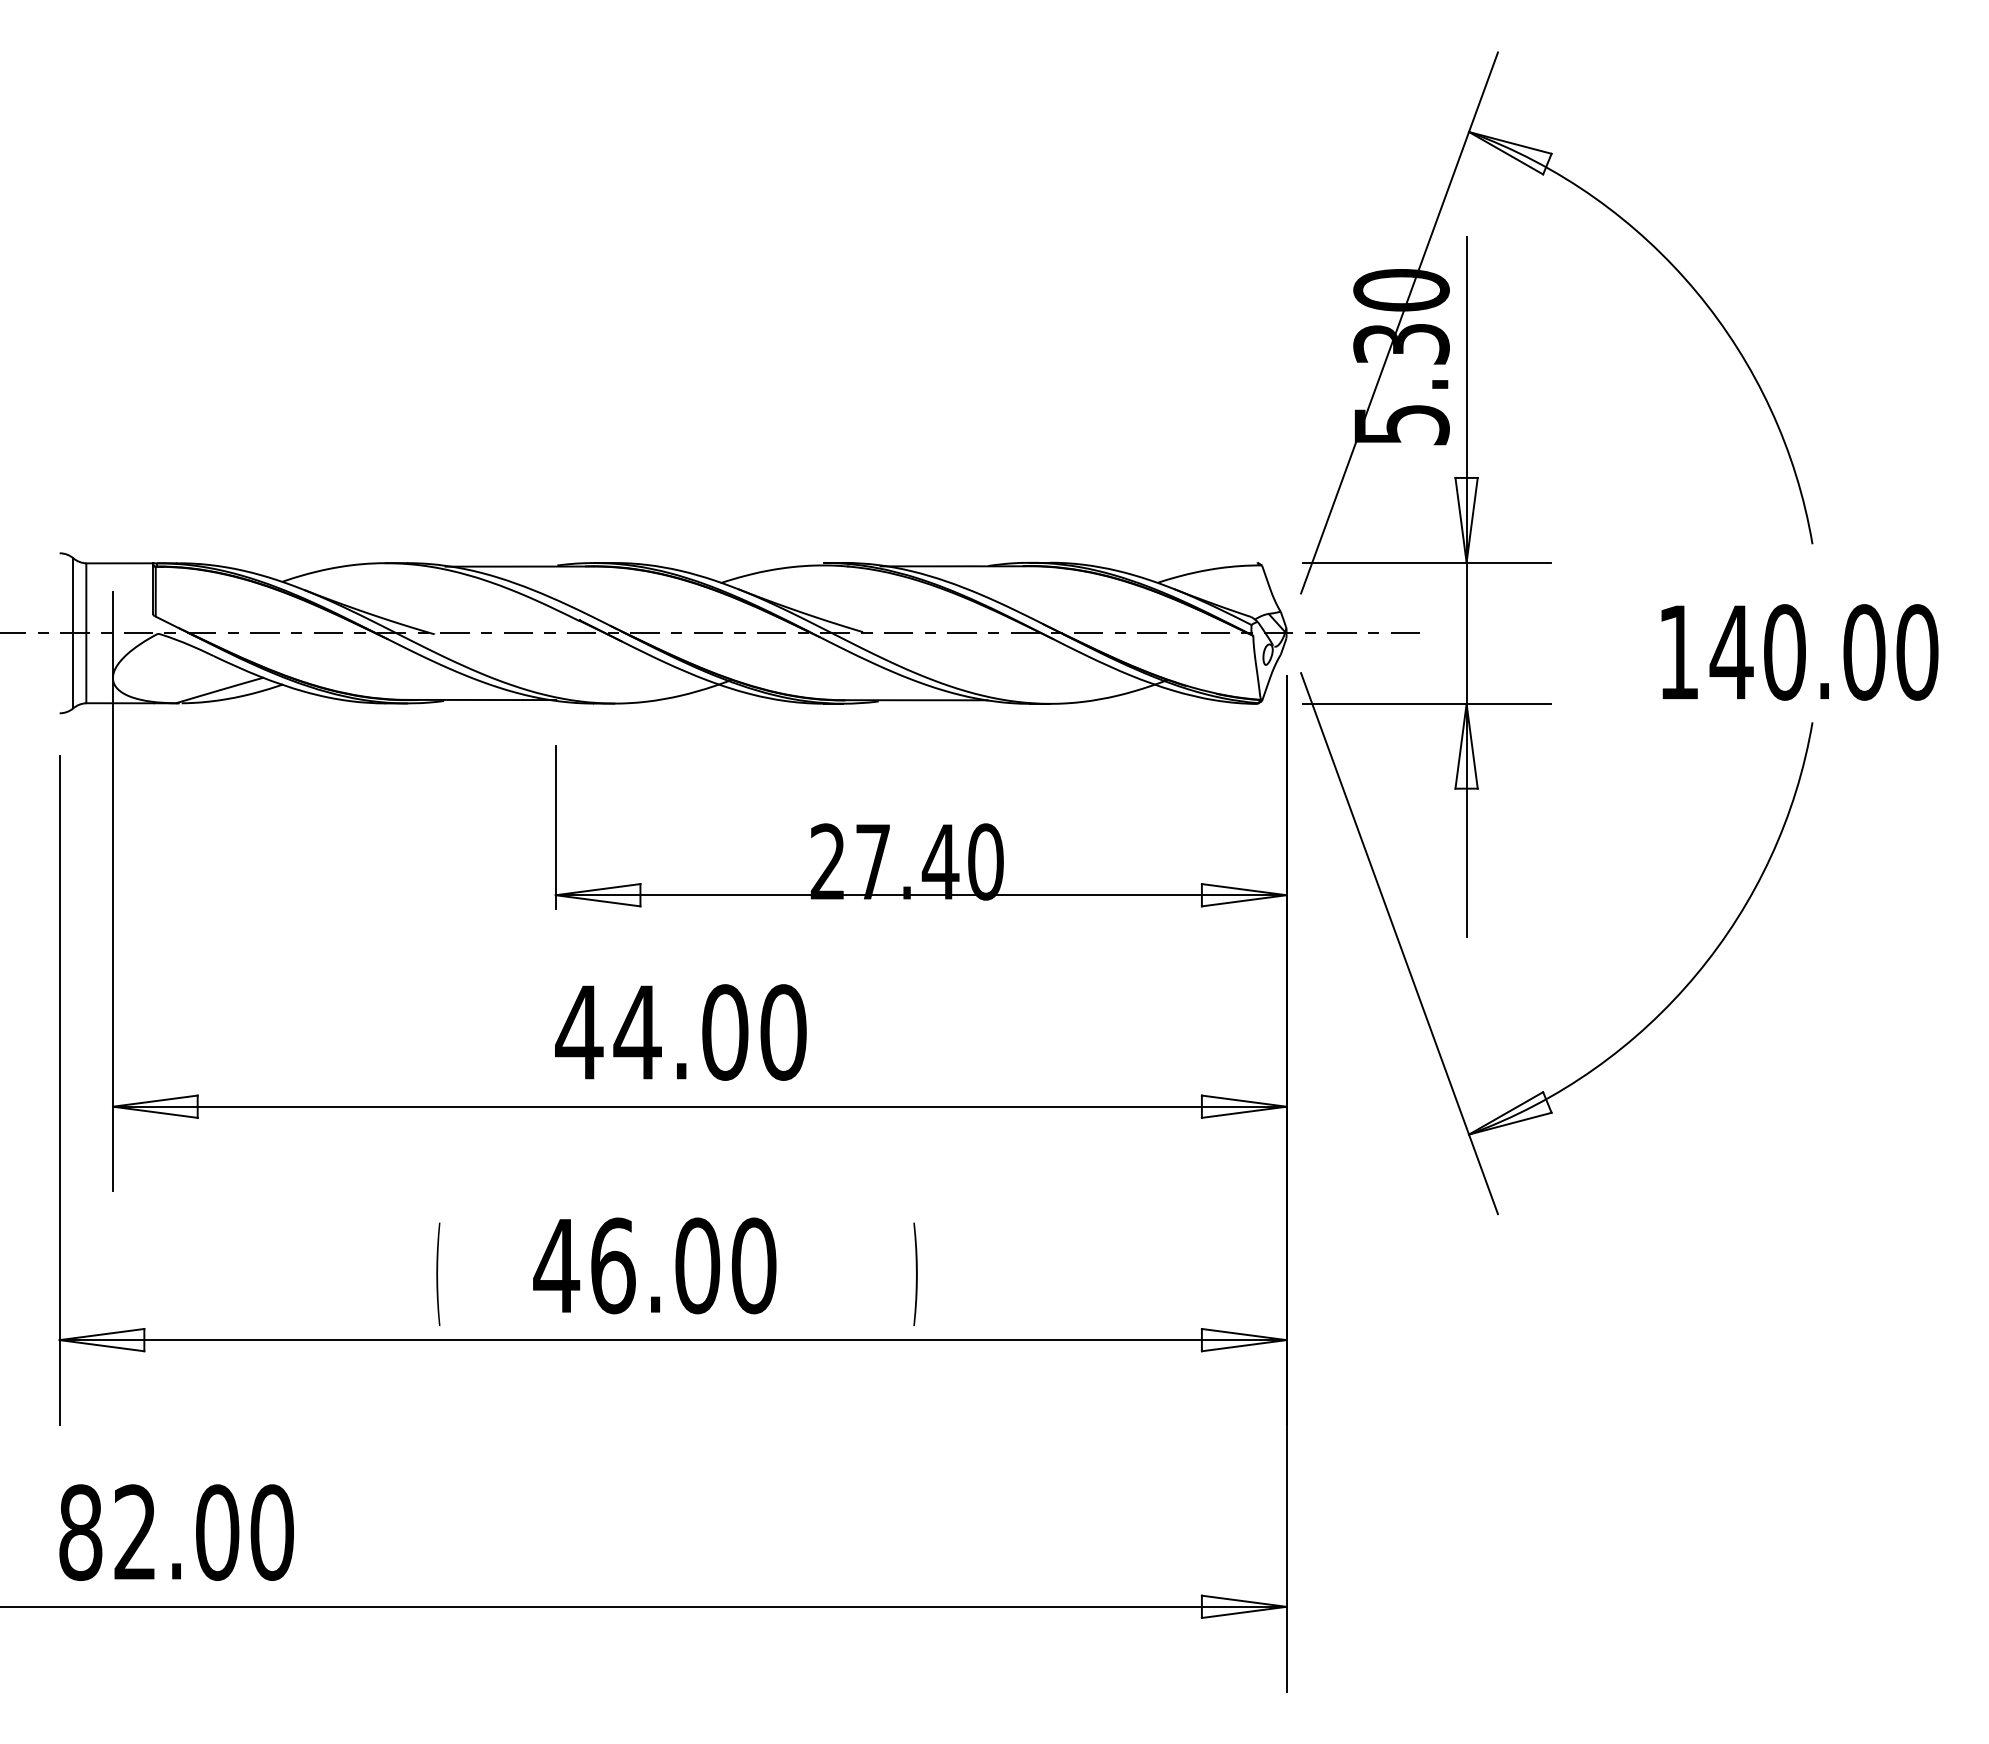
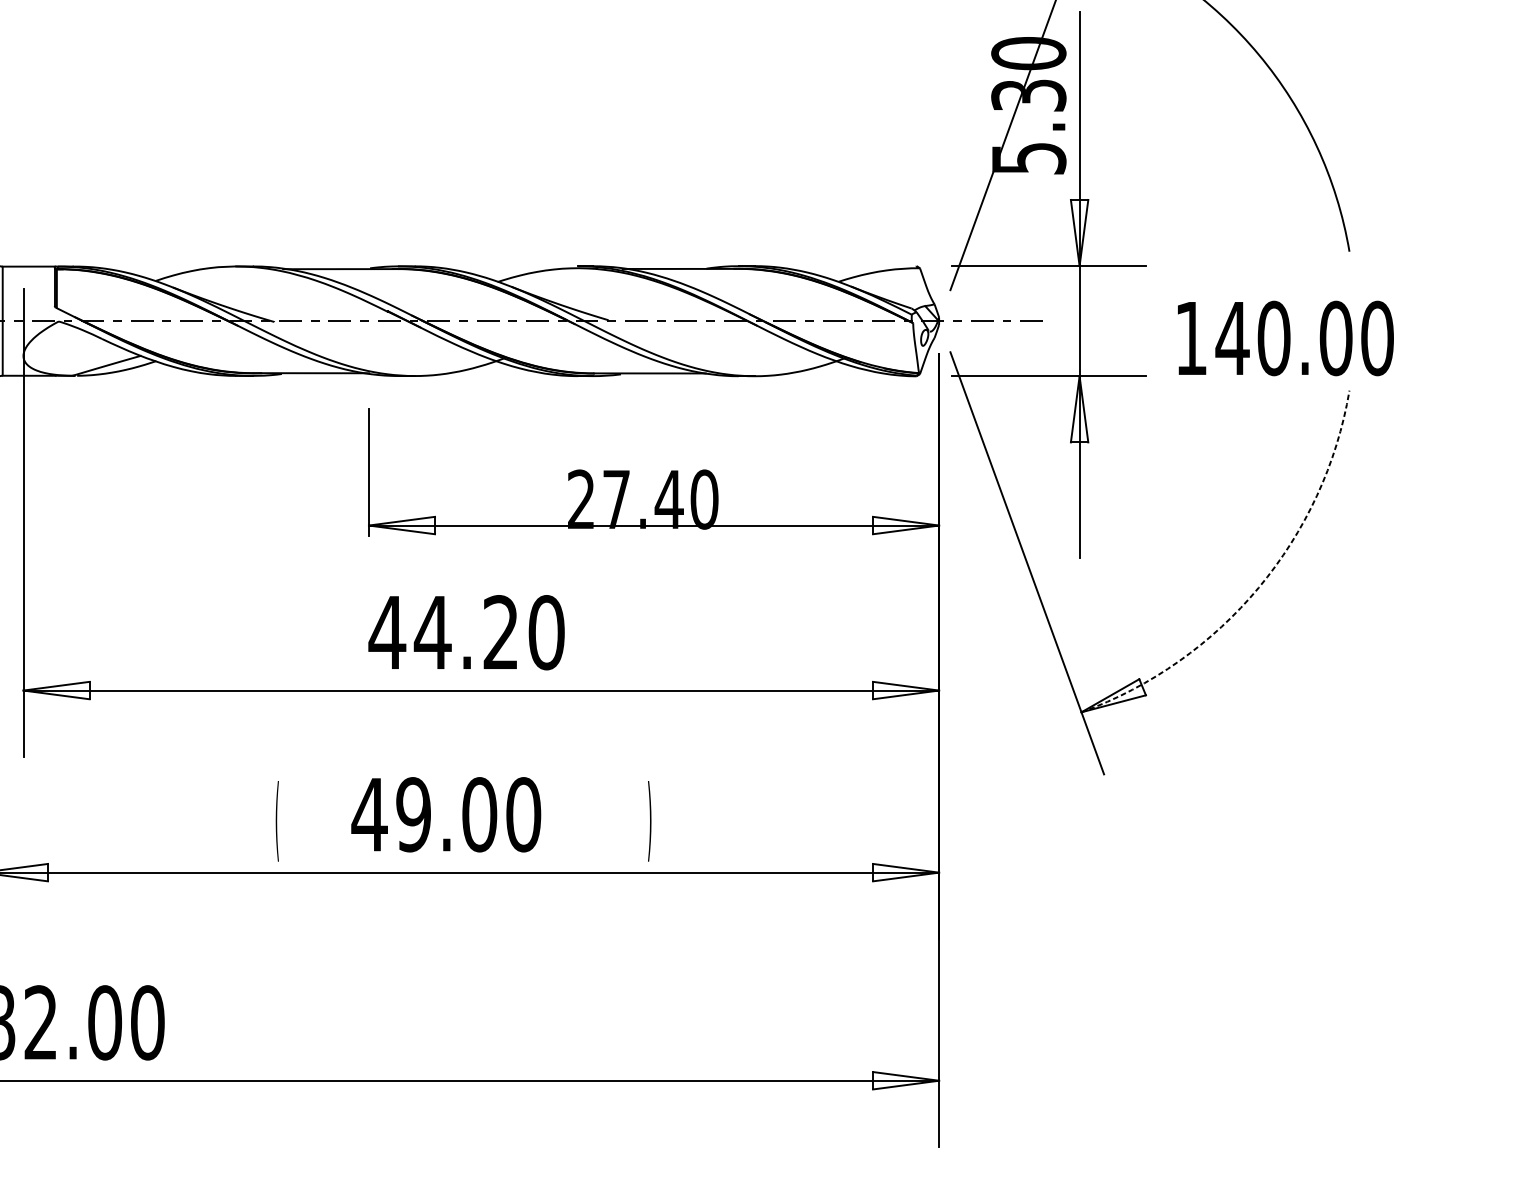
text: (1799, 652) -> (1285, 338), moved
arc: (1696, 974) -> (1258, 587), solid -> dashed
text: (725, 1032) -> (501, 632), 44.00 -> 44.20
text: (612, 1265) -> (413, 814), 46.00 -> 49.00

